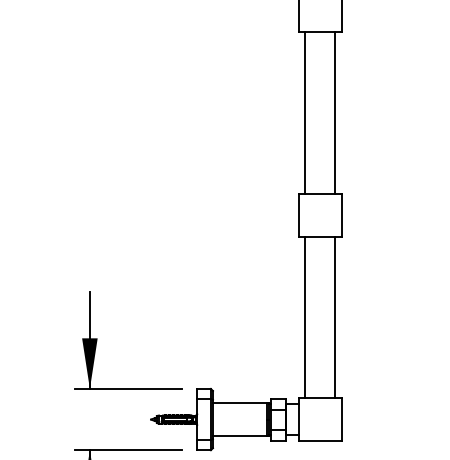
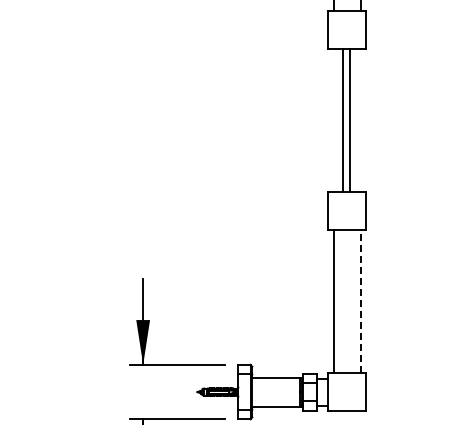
line: (304, 112) -> (349, 119), moved
line: (334, 112) -> (342, 119), moved
line: (334, 317) -> (360, 301), solid -> dashed

